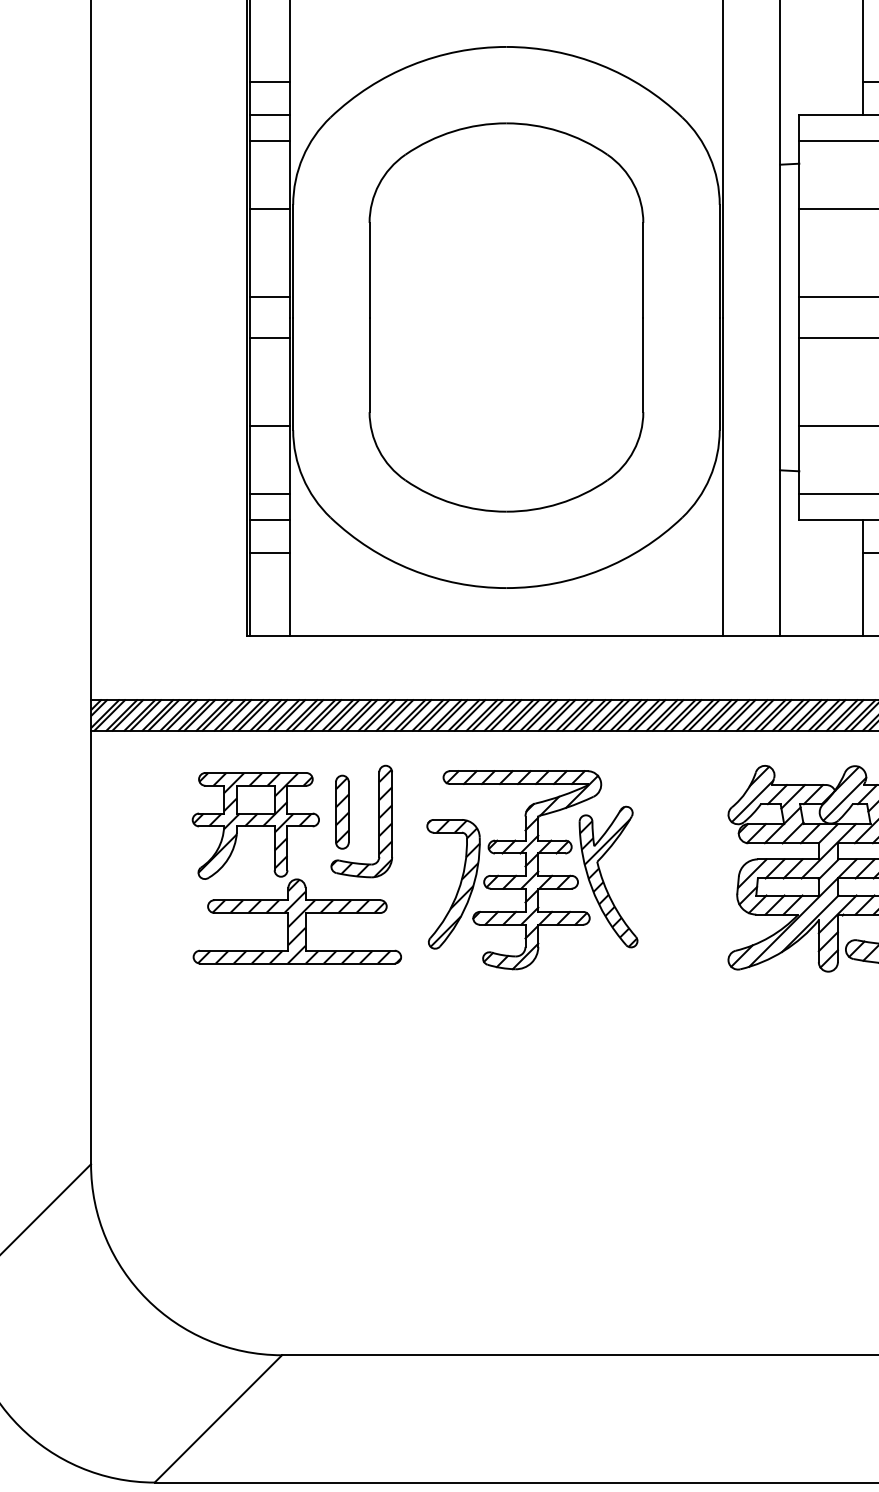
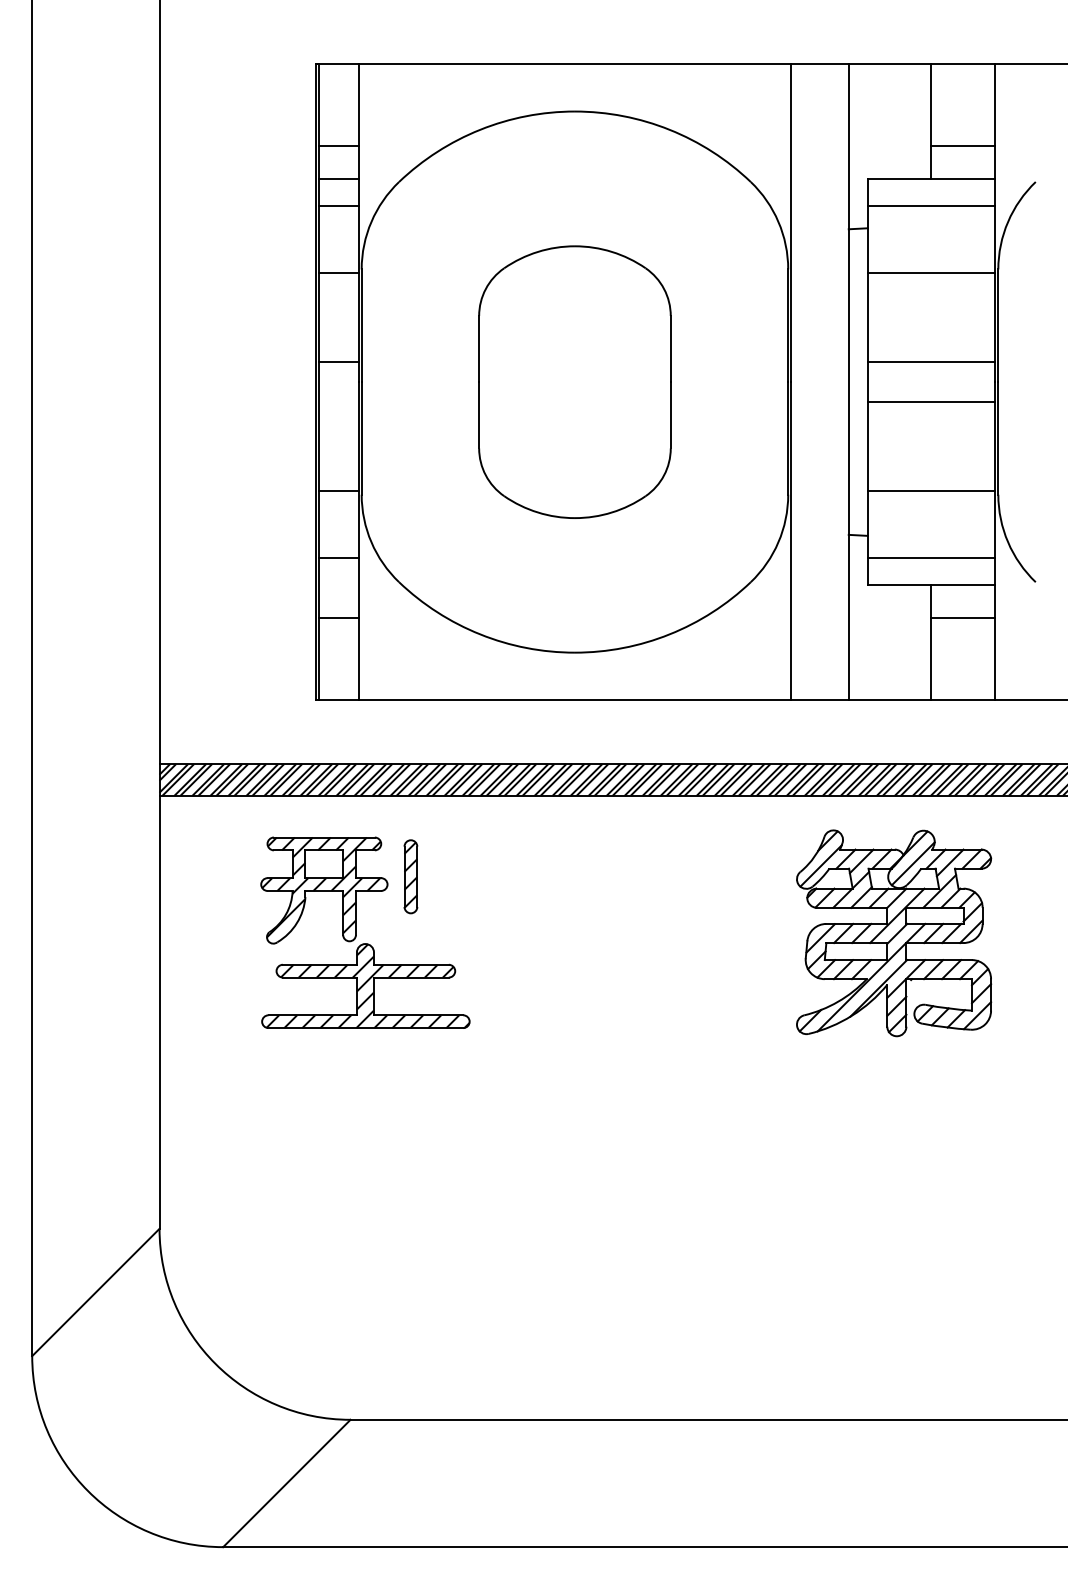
part: (506, 317) -> (574, 382), size x0.7
line: (270, 337) -> (338, 402), removed
line: (270, 519) -> (338, 584), removed
part: (379, 820) -> (447, 885), removed
part: (532, 869) -> (600, 934), removed

